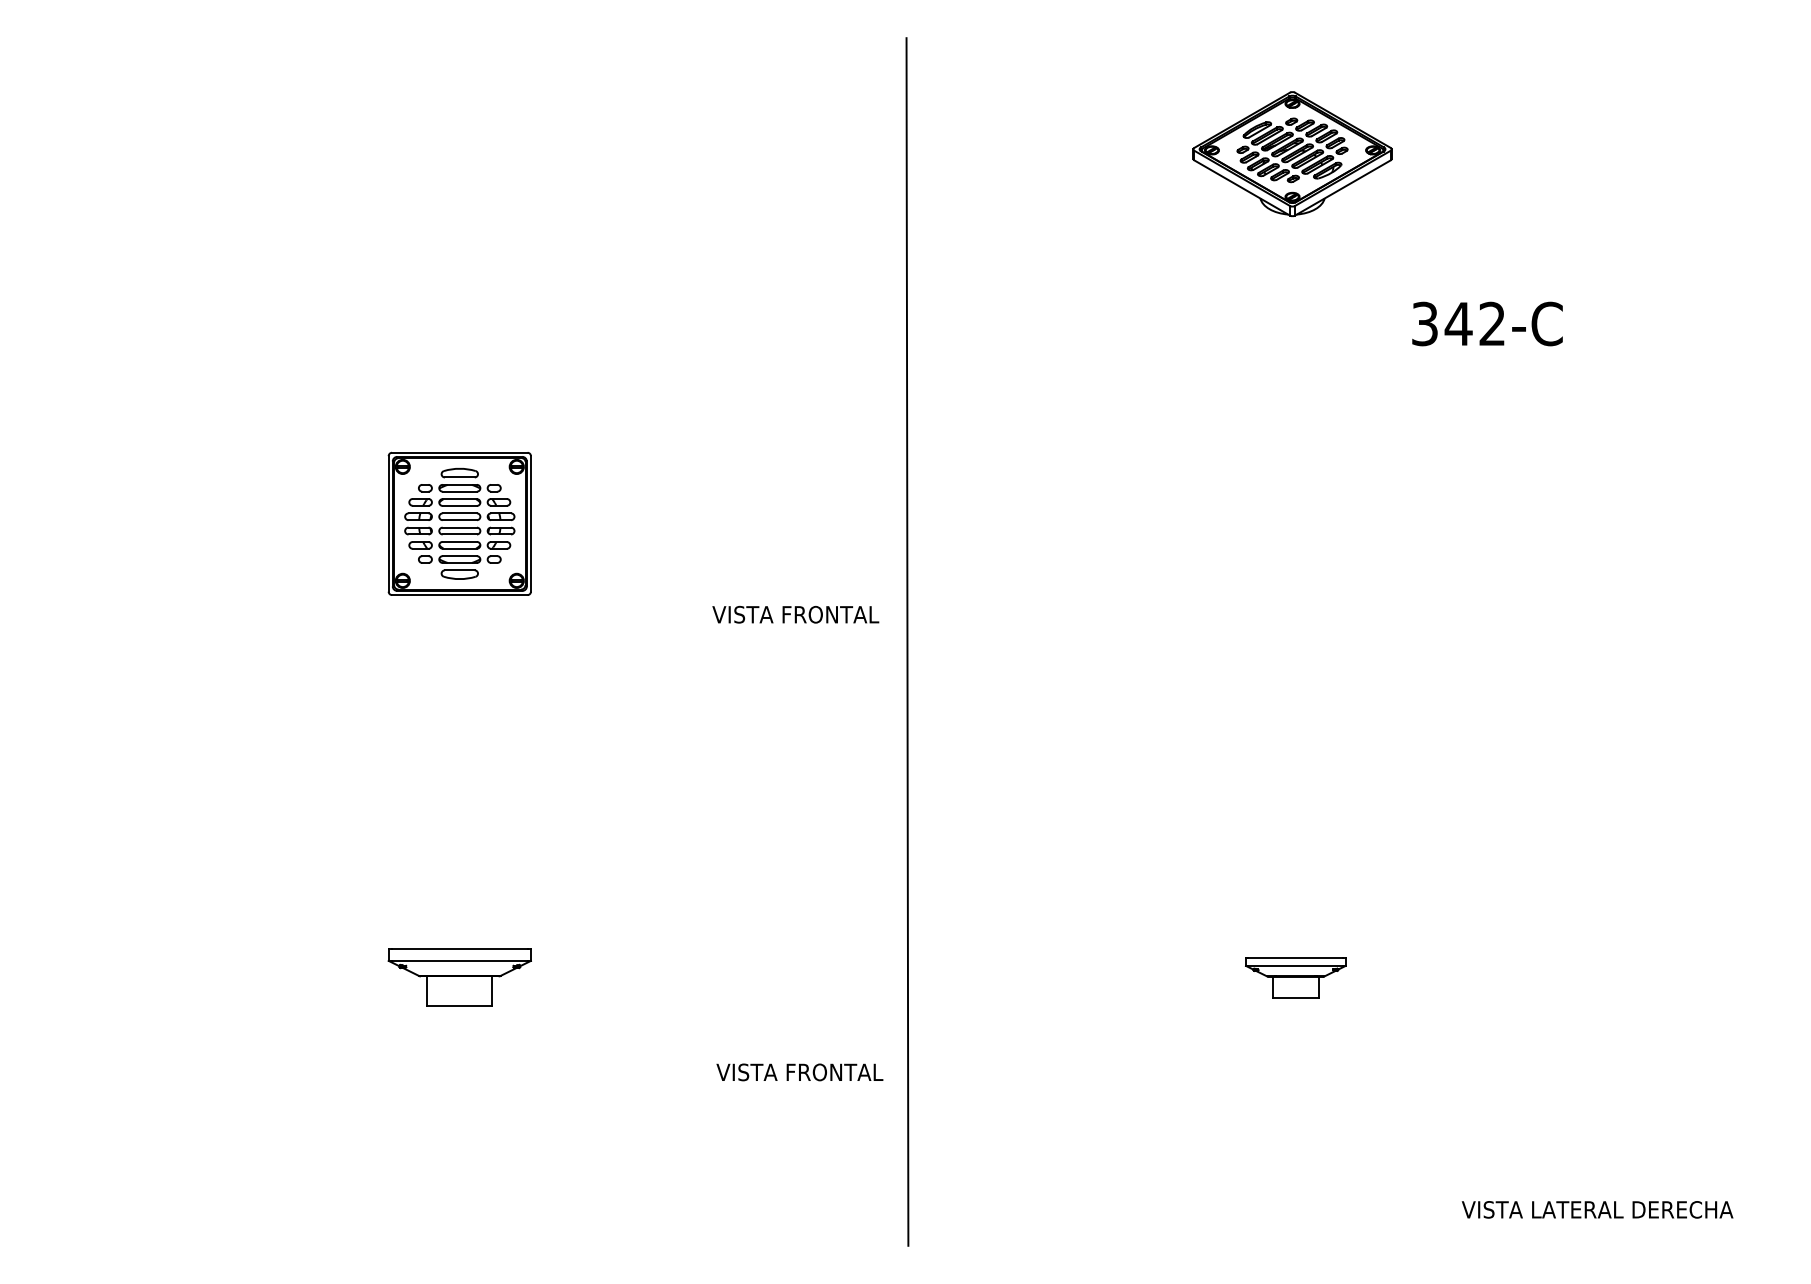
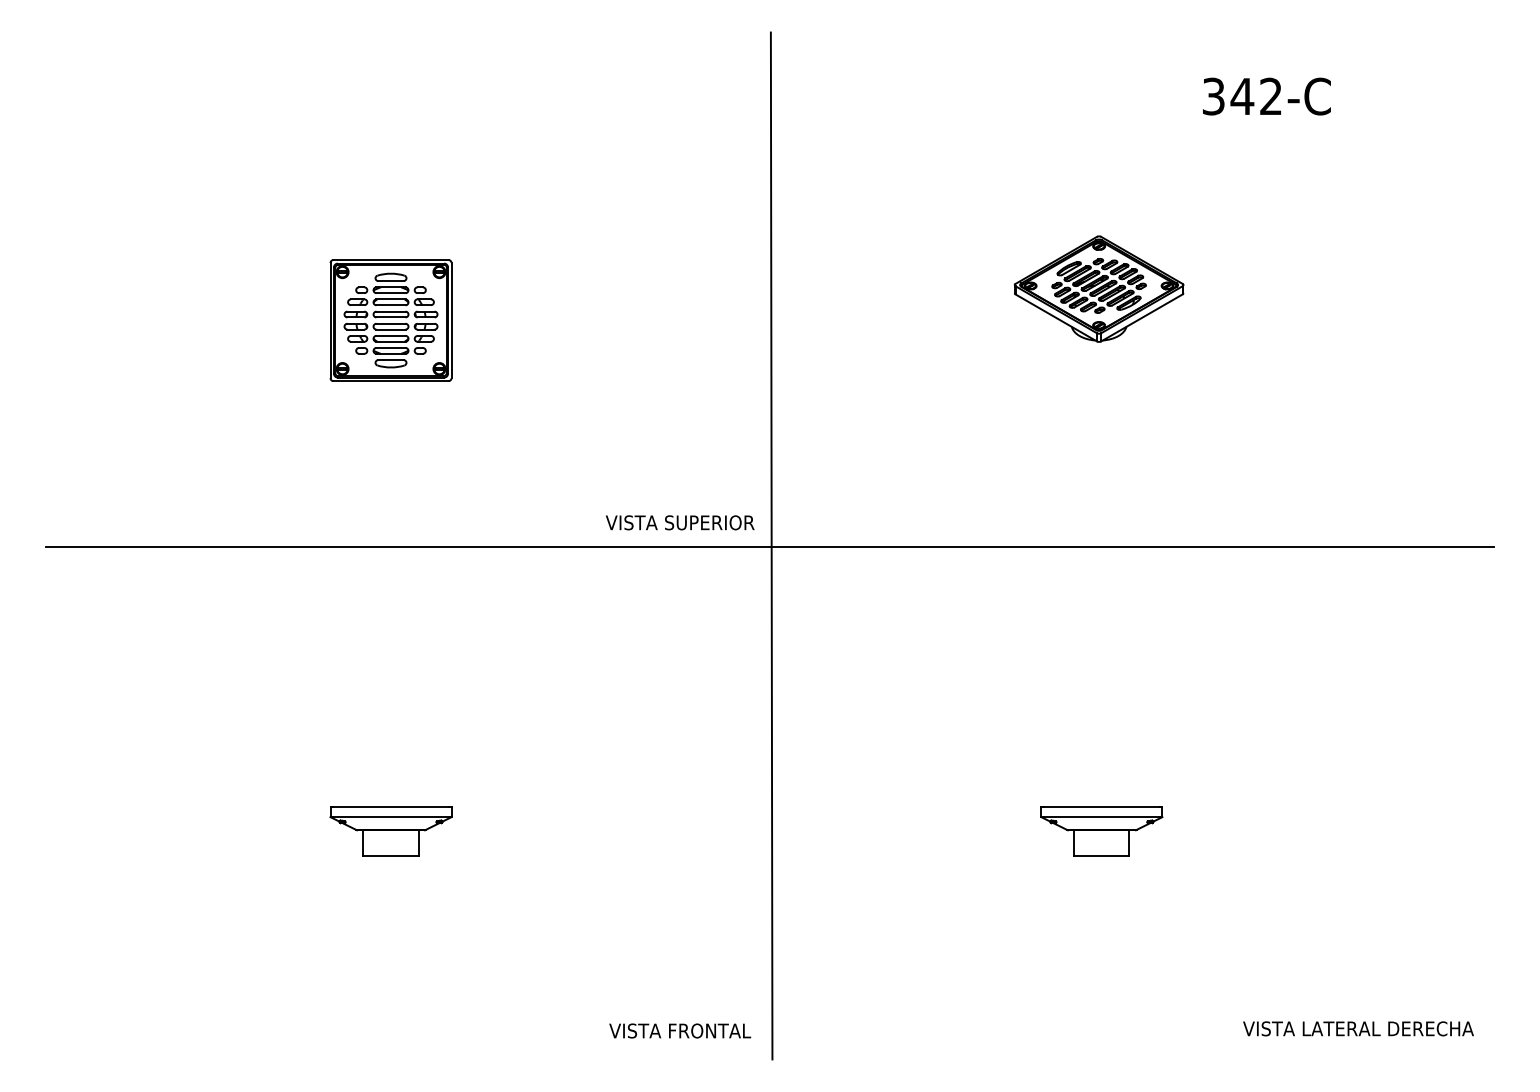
part: (1291, 153) -> (1098, 288), moved
text: (1487, 323) -> (1266, 96), moved
part: (459, 523) -> (390, 320), moved
text: (834, 614) -> (709, 522), VISTA FRONTAL -> VISTA SUPERIOR
line: (904, 642) -> (769, 546), added
part: (1295, 977) -> (1101, 831), size x1.43
text: (800, 1071) -> (680, 1030), moved

